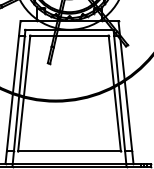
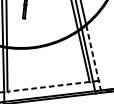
line: (129, 122) -> (93, 57), solid -> dashed
line: (69, 151) -> (48, 86), solid -> dashed

